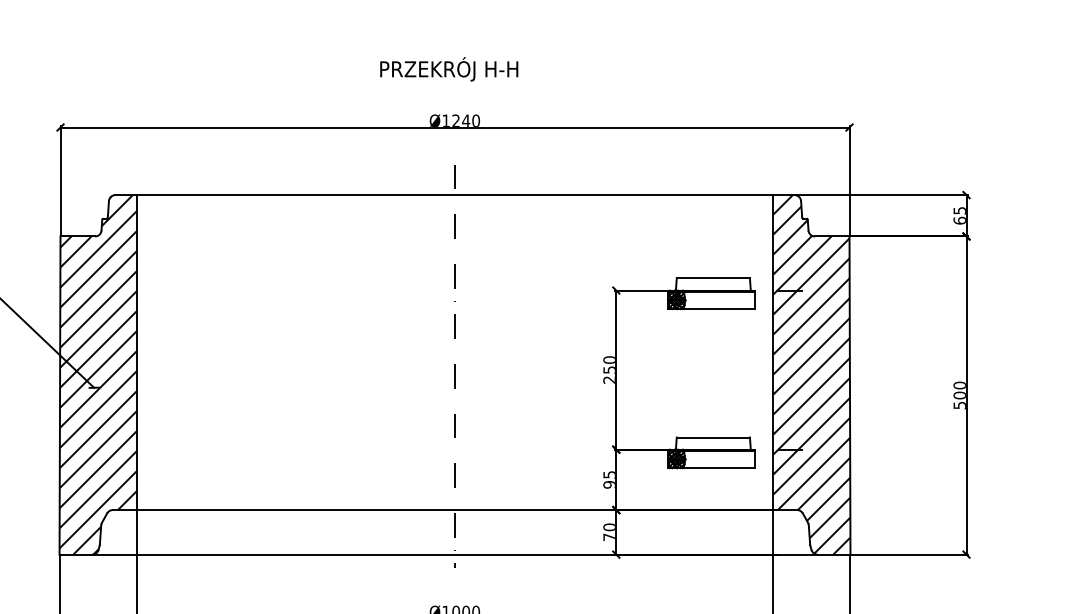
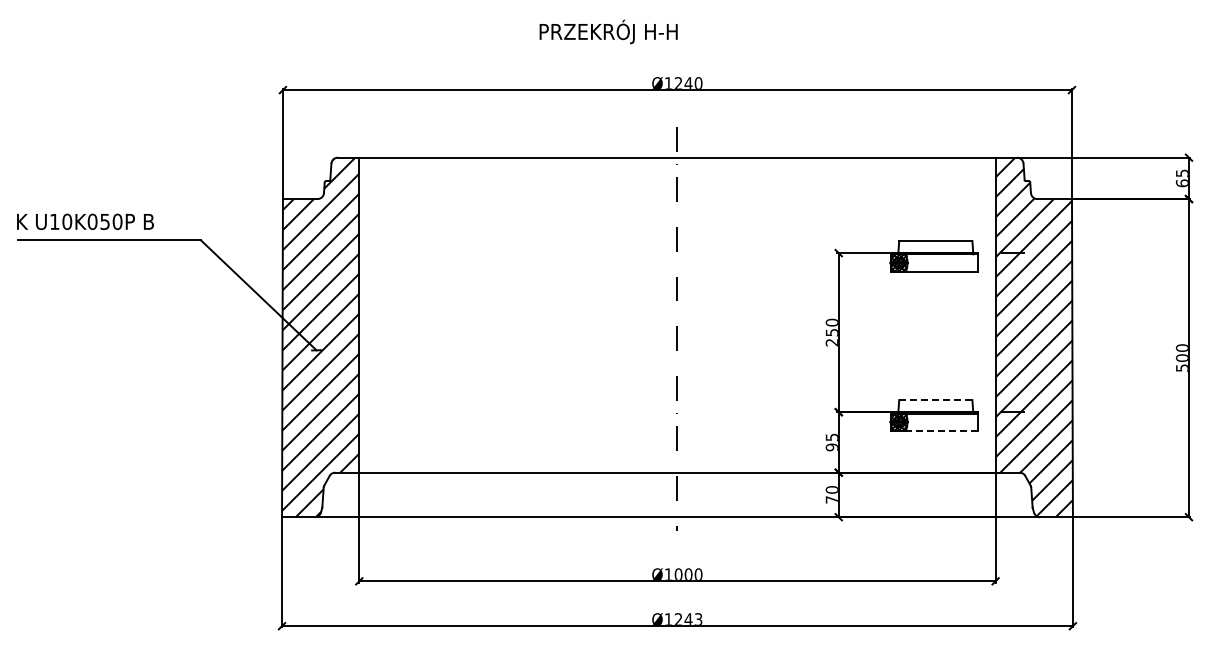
text: (449, 68) -> (608, 31), moved
line: (713, 437) -> (935, 400), solid -> dashed
line: (720, 467) -> (942, 430), solid -> dashed

